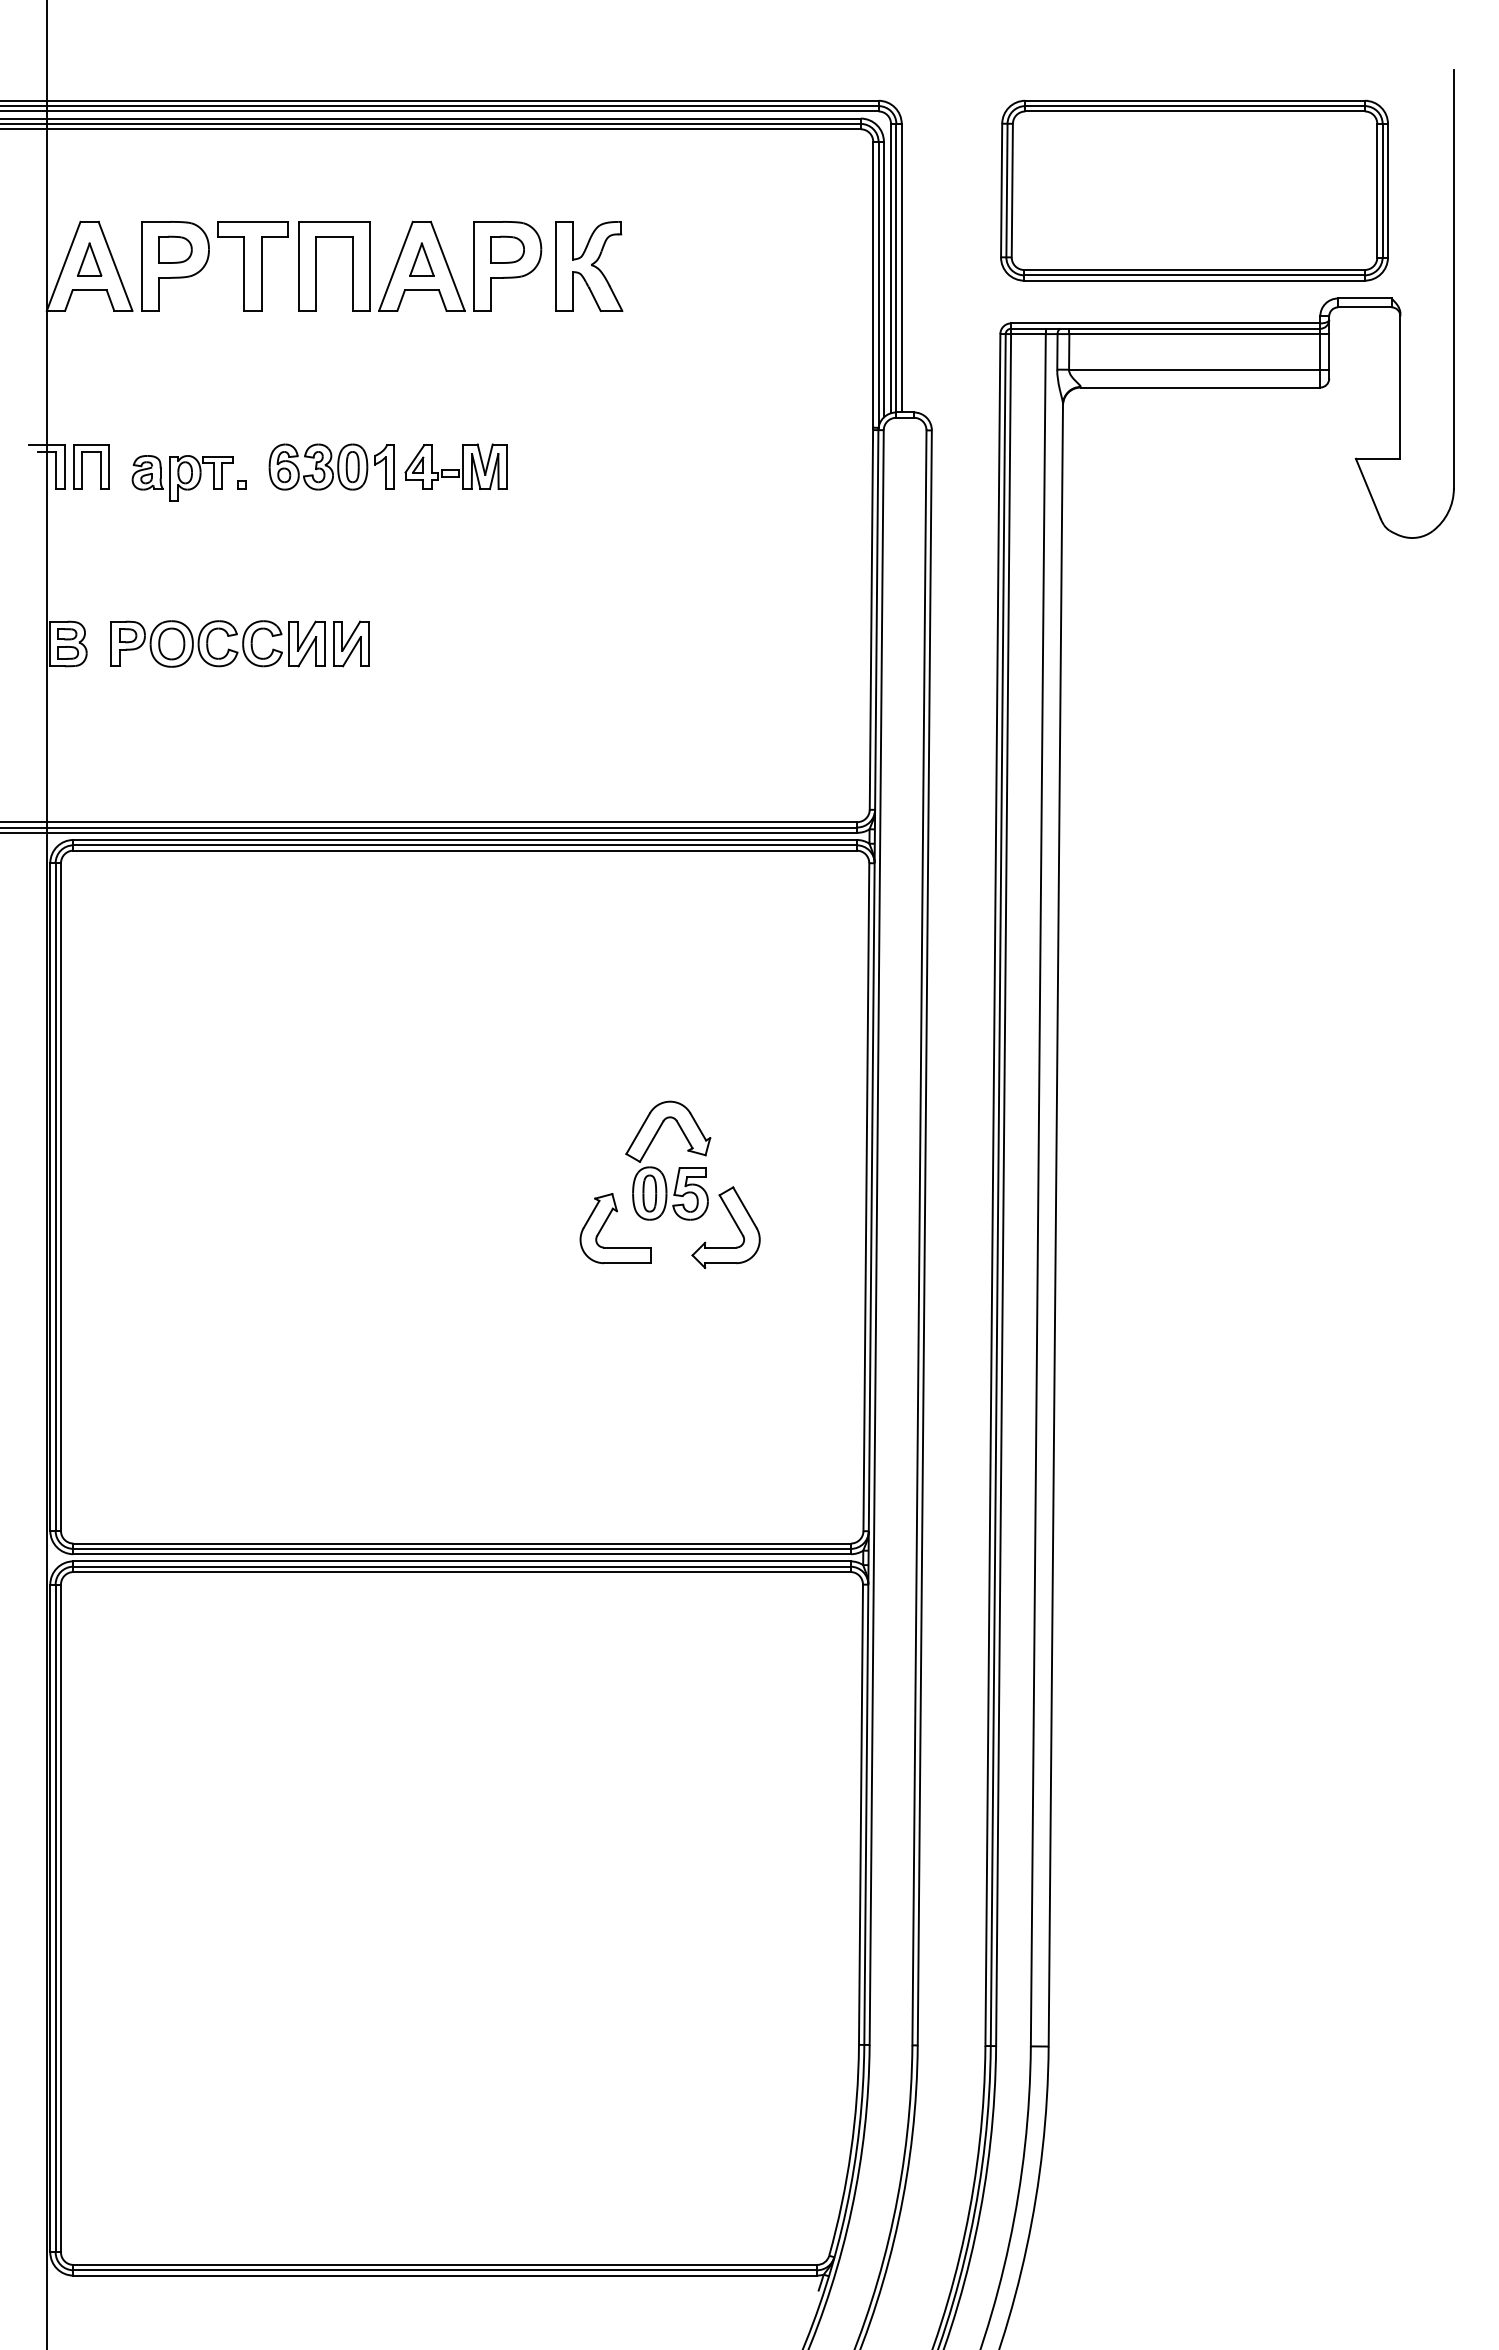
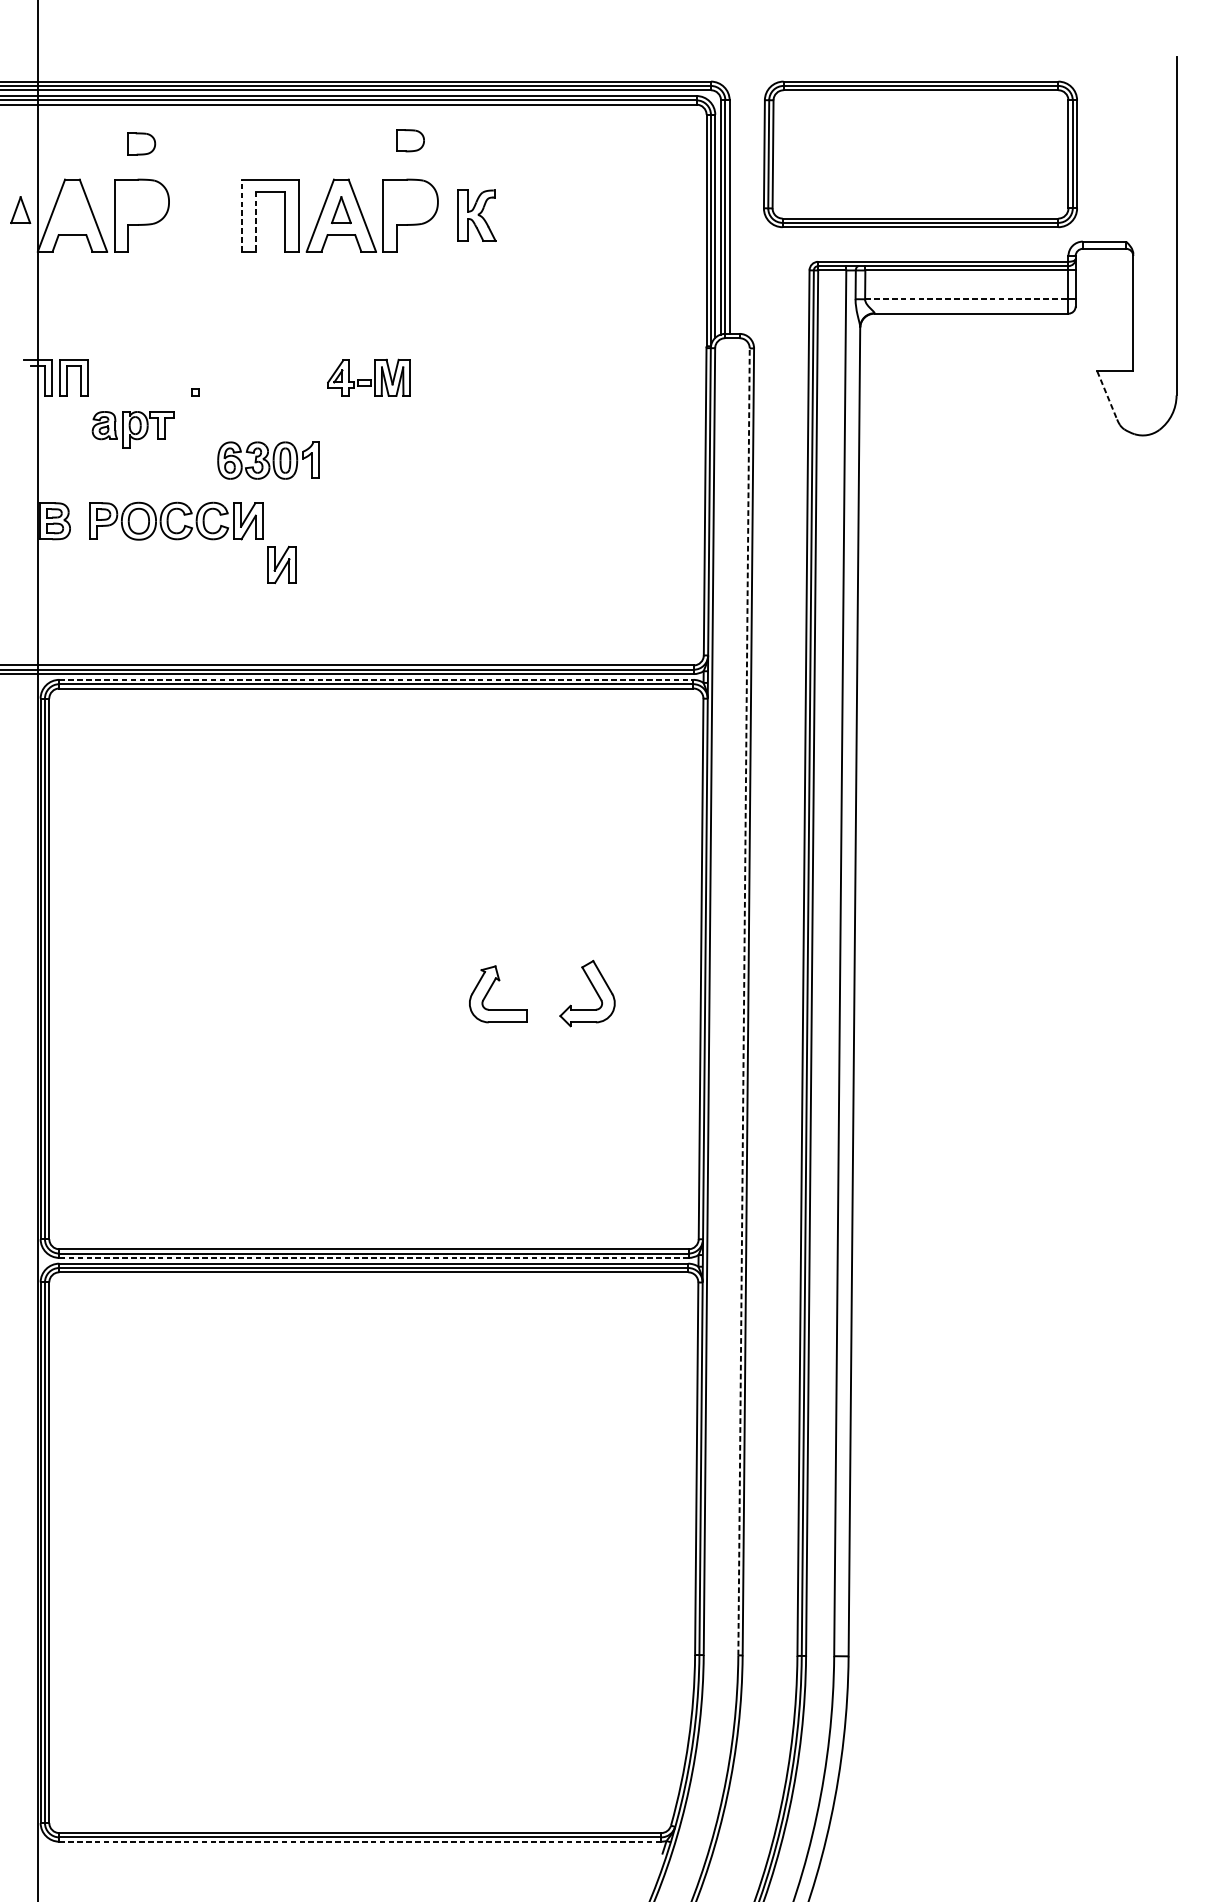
part: (1194, 190) -> (920, 154), moved
part: (175, 249) -> (141, 143), moved
part: (507, 249) -> (410, 140), moved
part: (89, 259) -> (20, 210), moved
part: (252, 266) -> (204, 215), removed
line: (299, 266) -> (242, 215), solid -> dashed
part: (589, 266) -> (477, 215), size x0.7
line: (316, 274) -> (256, 222), solid -> dashed
line: (1194, 369) -> (966, 299), solid -> dashed
part: (331, 466) -> (268, 460), moved
part: (182, 478) -> (133, 430), moved
line: (1368, 488) -> (1107, 395), solid -> dashed
part: (351, 643) -> (281, 564), moved
line: (465, 839) -> (376, 679), solid -> dashed
part: (678, 1167) -> (549, 944), removed
line: (919, 1237) -> (744, 1001), solid -> dashed
line: (462, 1554) -> (374, 1258), solid -> dashed
line: (445, 2275) -> (360, 1841), solid -> dashed

